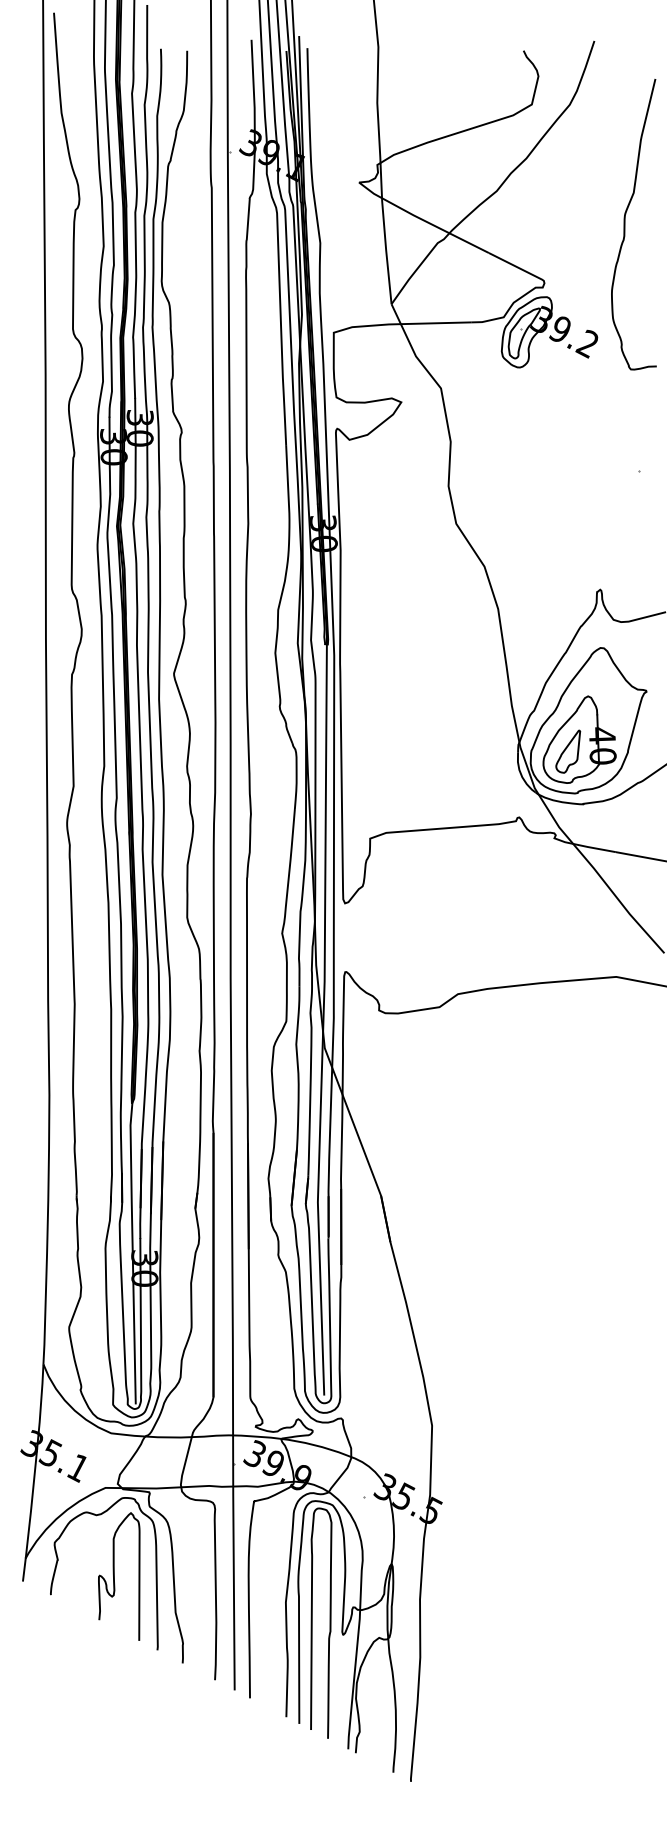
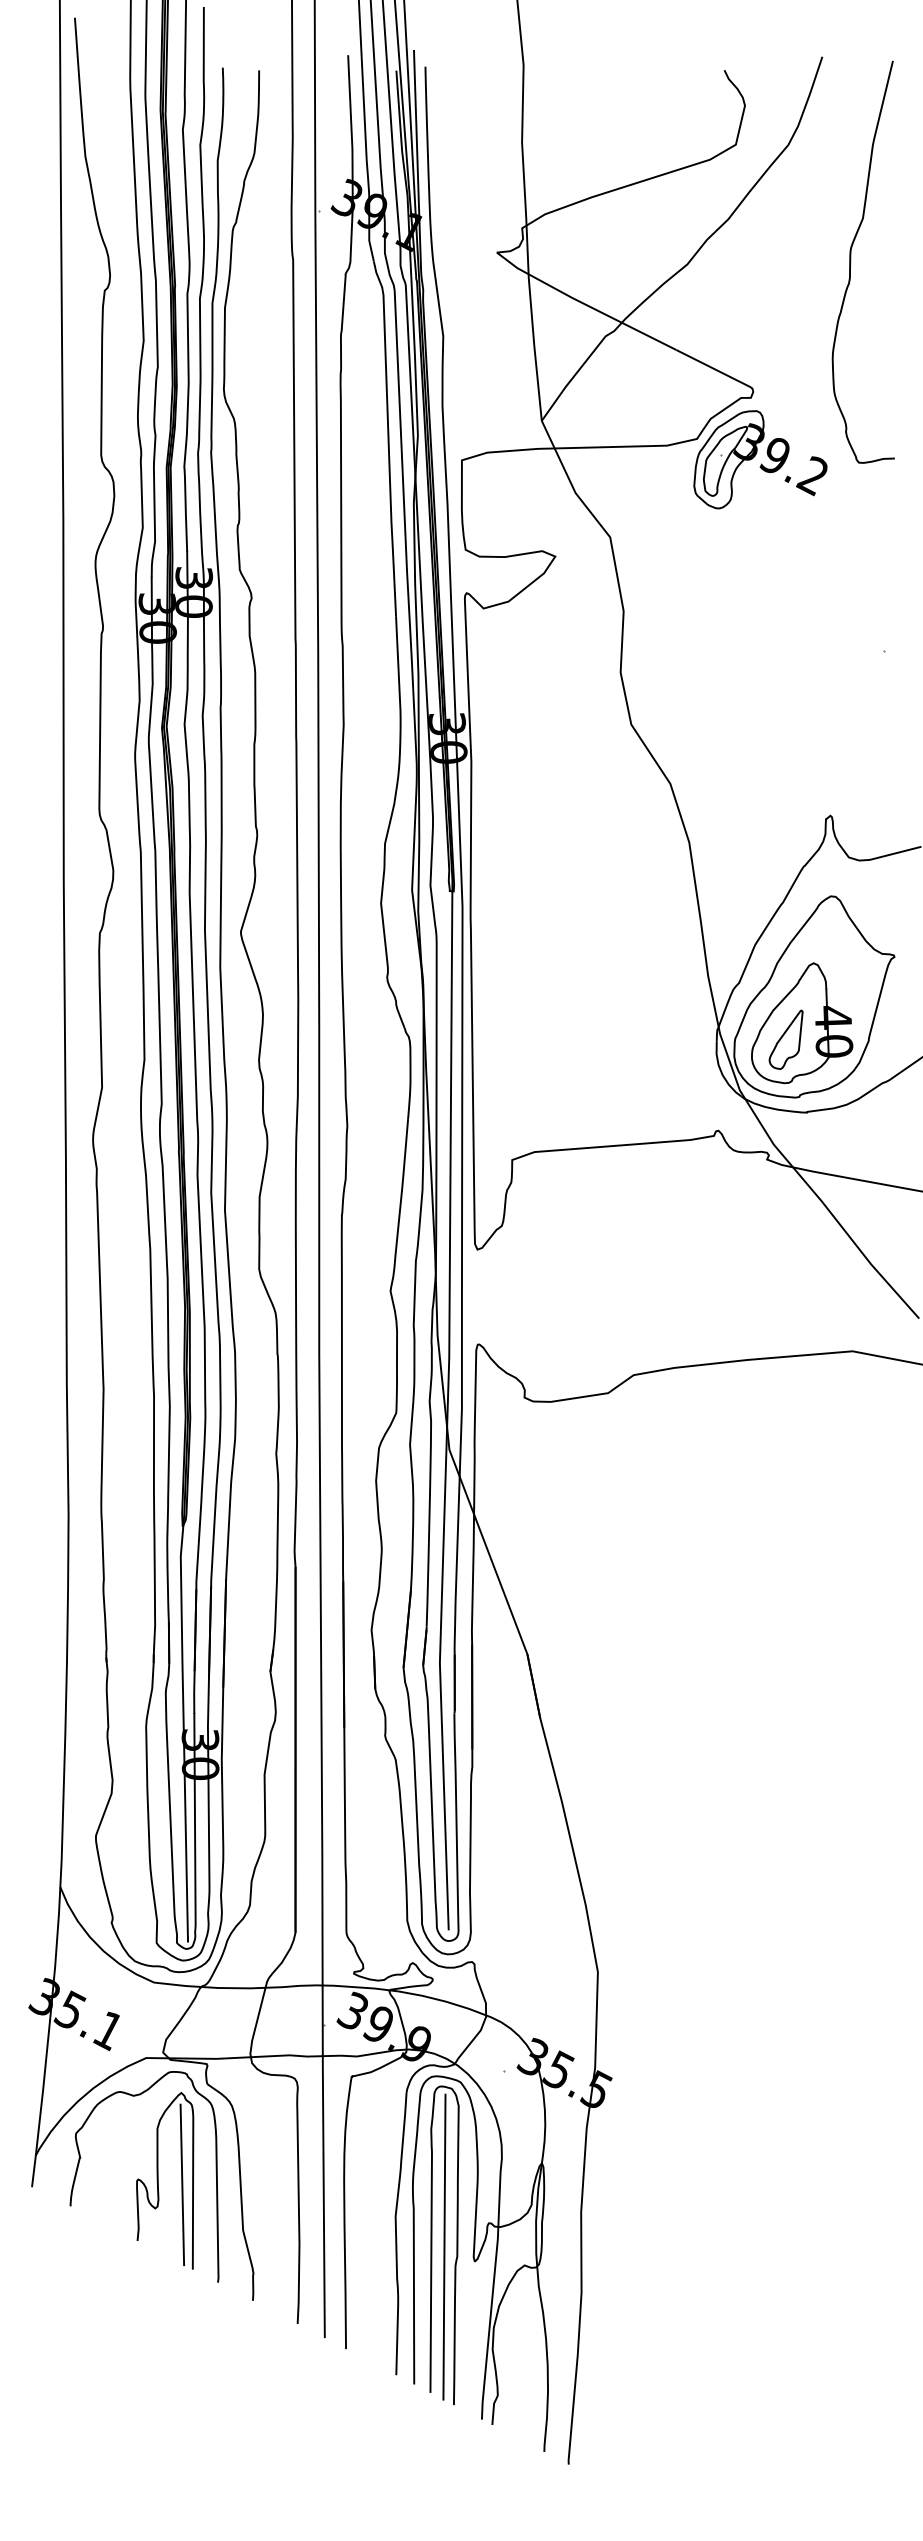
curve: (625, 224) -> (851, 262), moved
line: (131, 1579) -> (182, 2184), added
line: (320, 1624) -> (443, 2246), added

